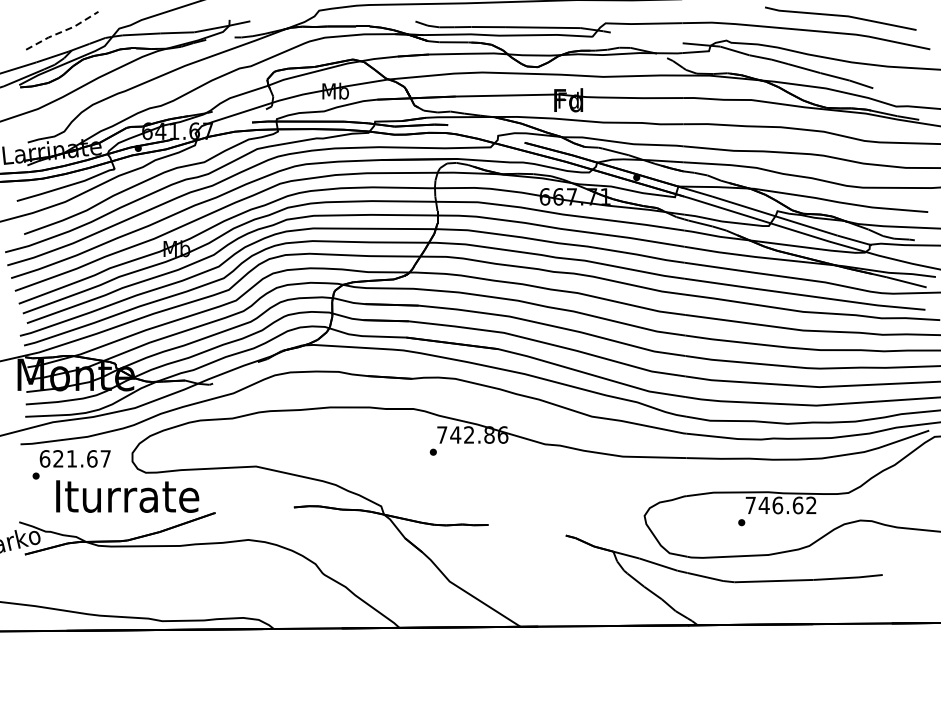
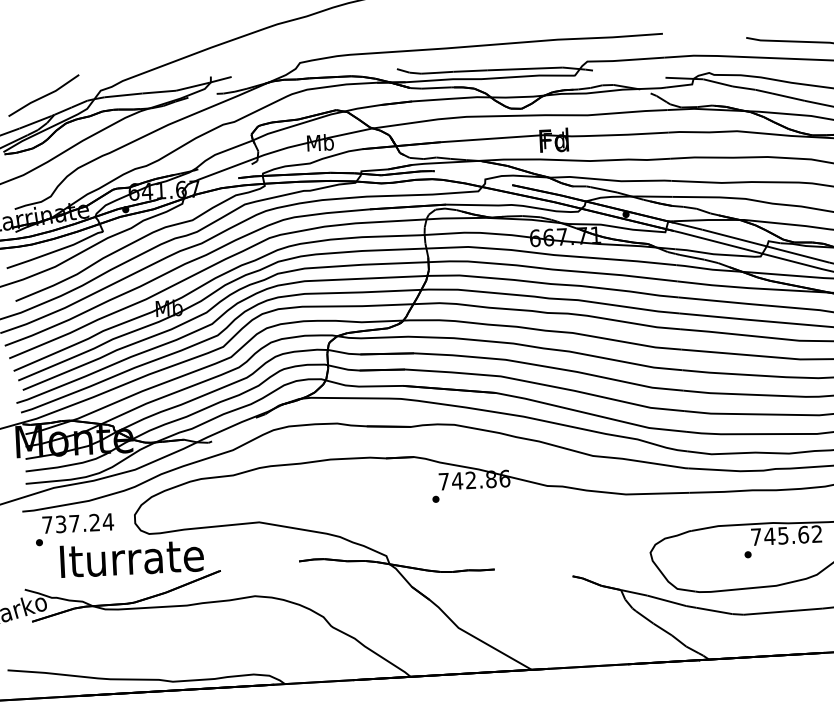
line: (63, 31) -> (45, 96), dashed -> solid
text: (75, 458) -> (78, 523), 621.67 -> 737.24
text: (777, 505) -> (783, 535), 746.62 -> 745.62

